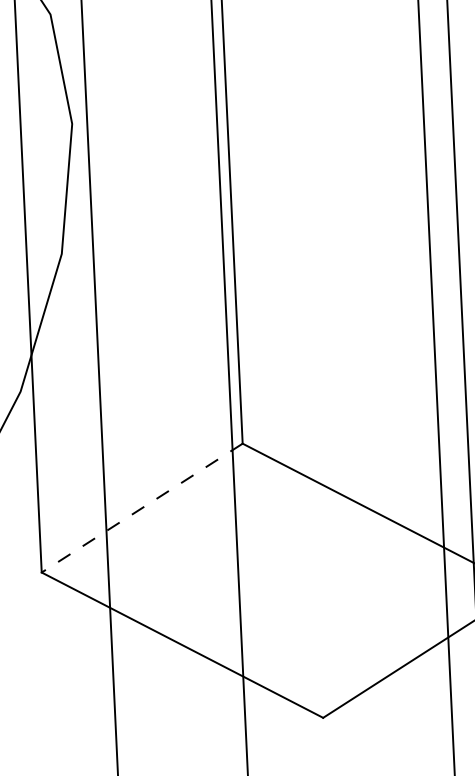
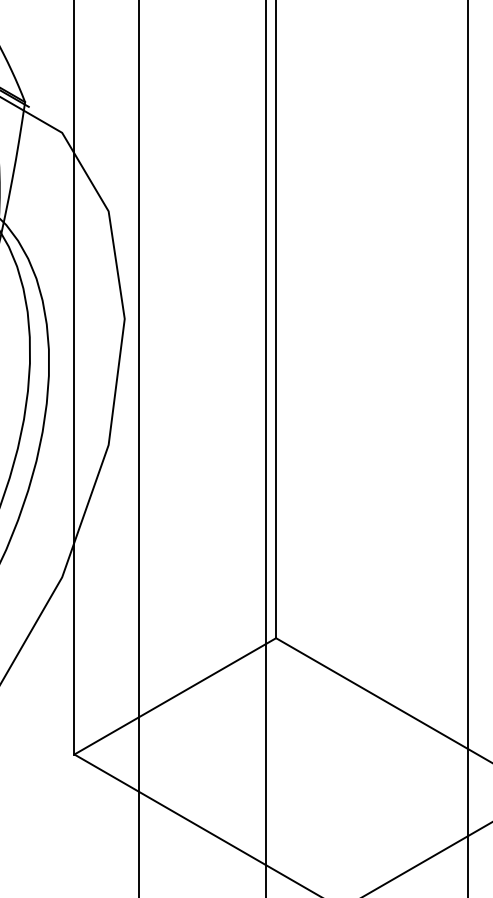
line: (141, 508) -> (174, 696), dashed -> solid

